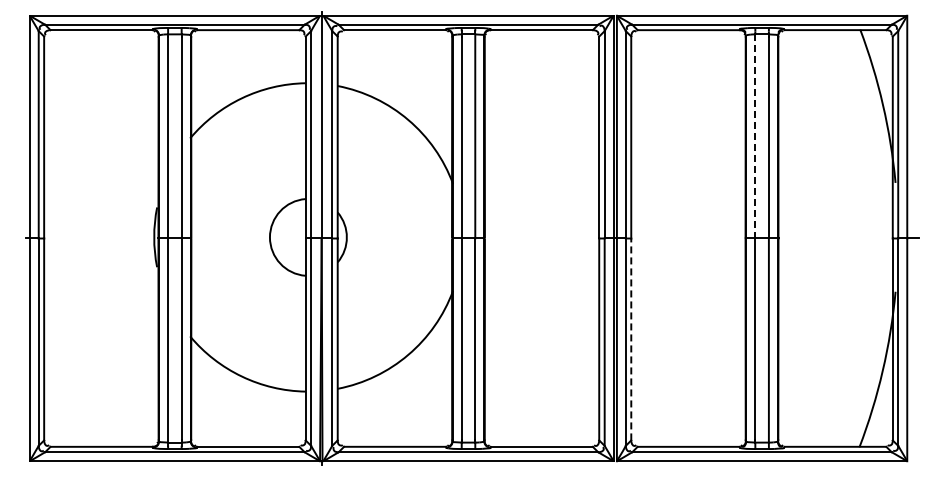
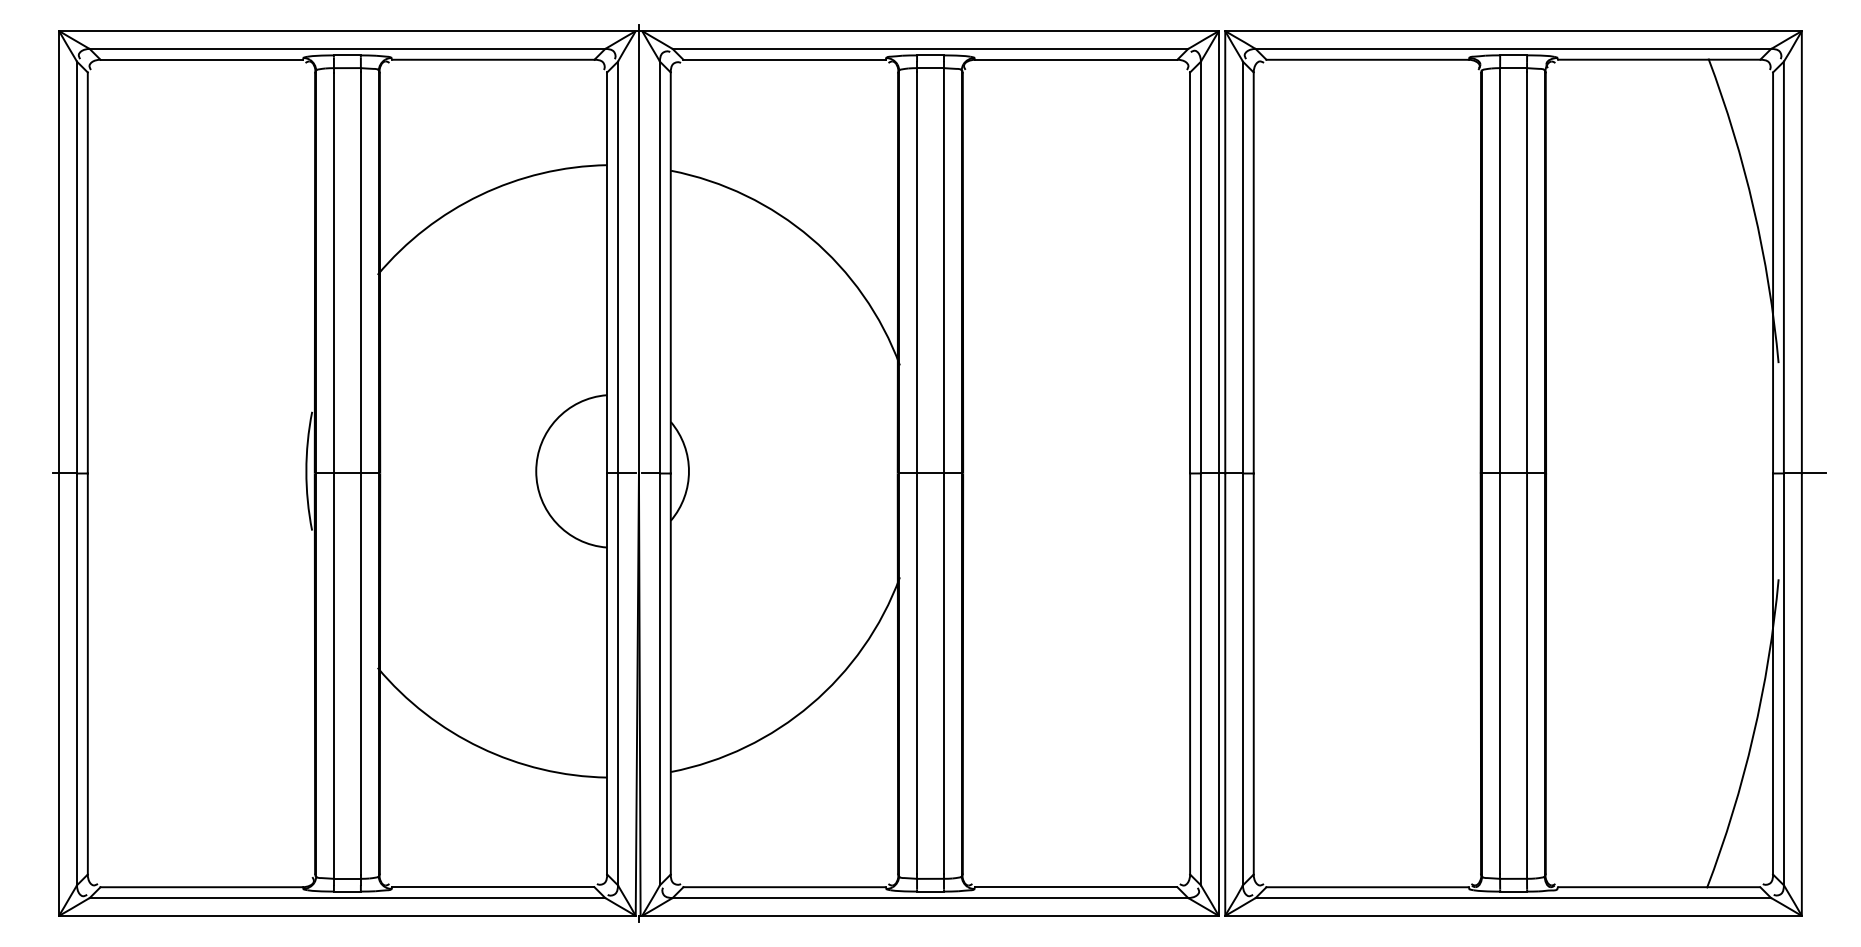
line: (755, 136) -> (1500, 270), dashed -> solid
line: (631, 339) -> (1254, 674), dashed -> solid

